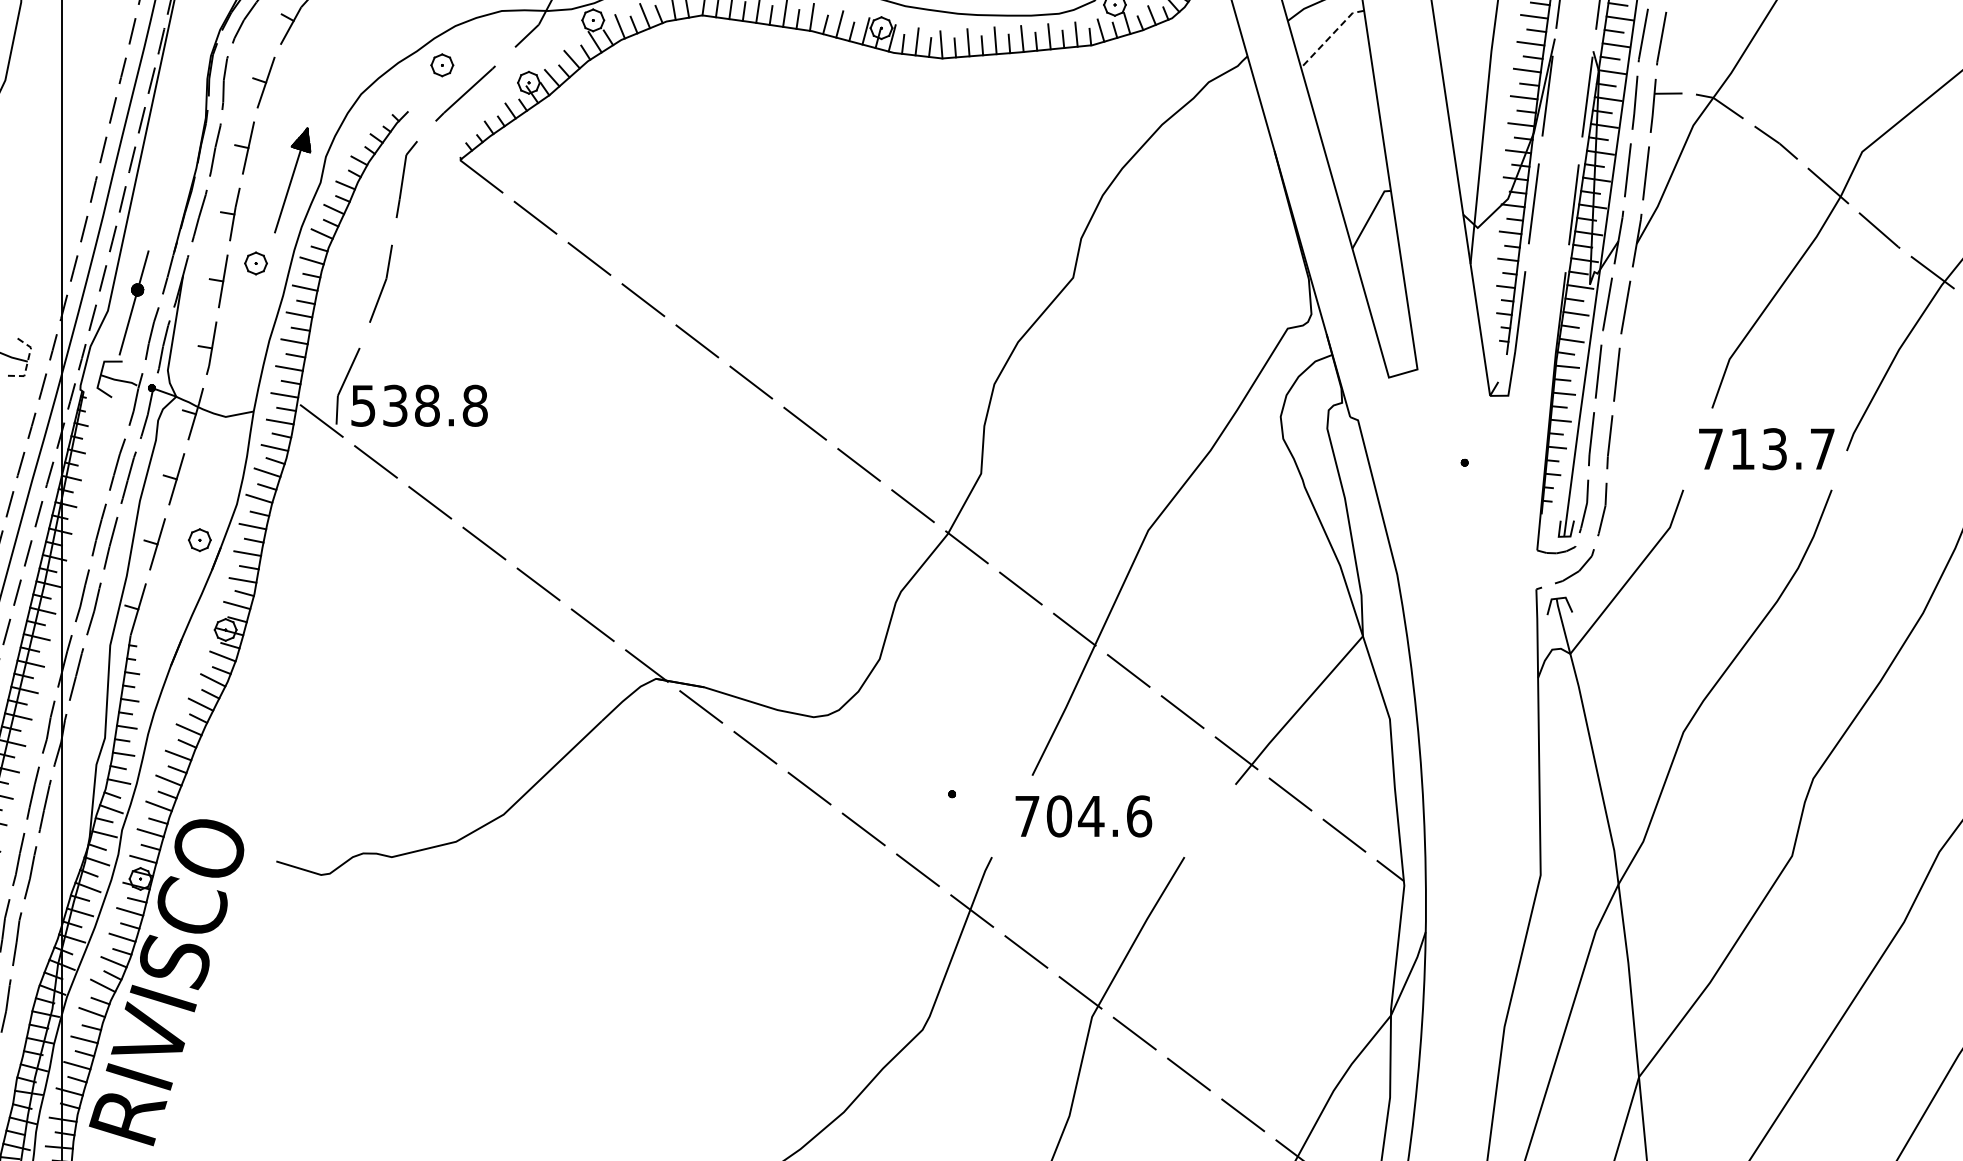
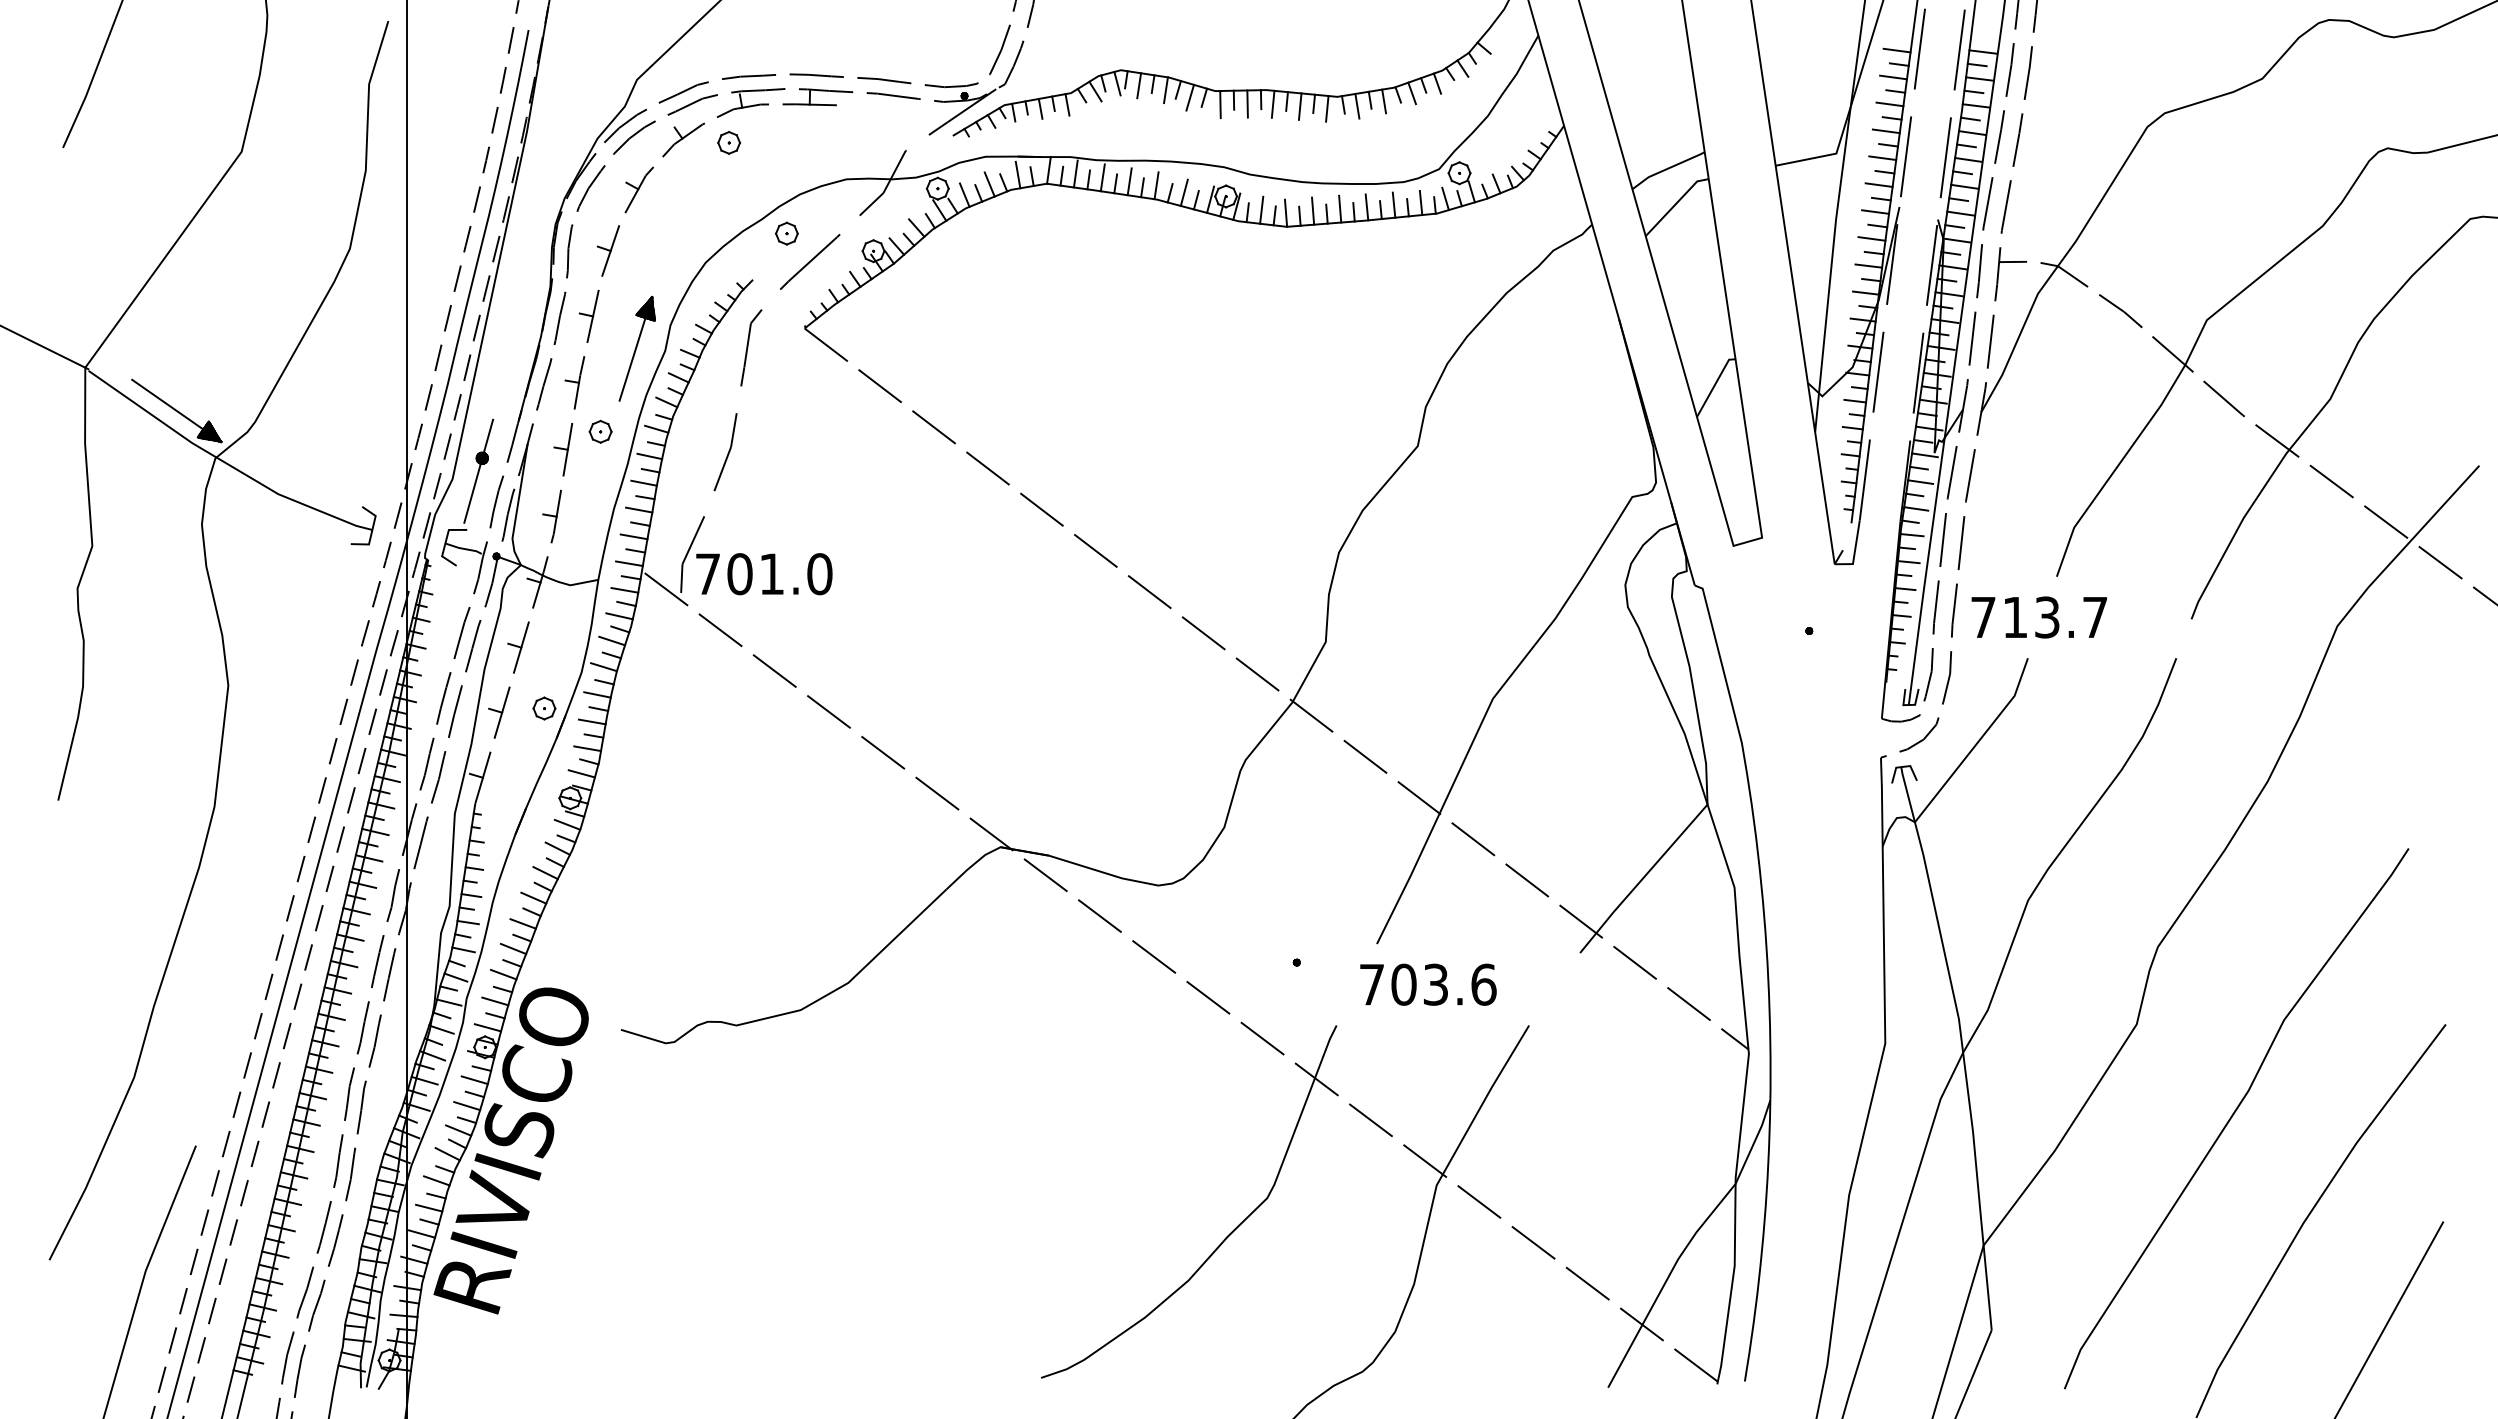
line: (1329, 37) -> (1674, 205), dashed -> solid
line: (27, 363) -> (372, 531), dashed -> solid
text: (419, 406) -> (764, 574), 538.8 -> 701.0
text: (1765, 449) -> (2038, 617), moved
text: (1090, 816) -> (1435, 984), 704.6 -> 703.6

